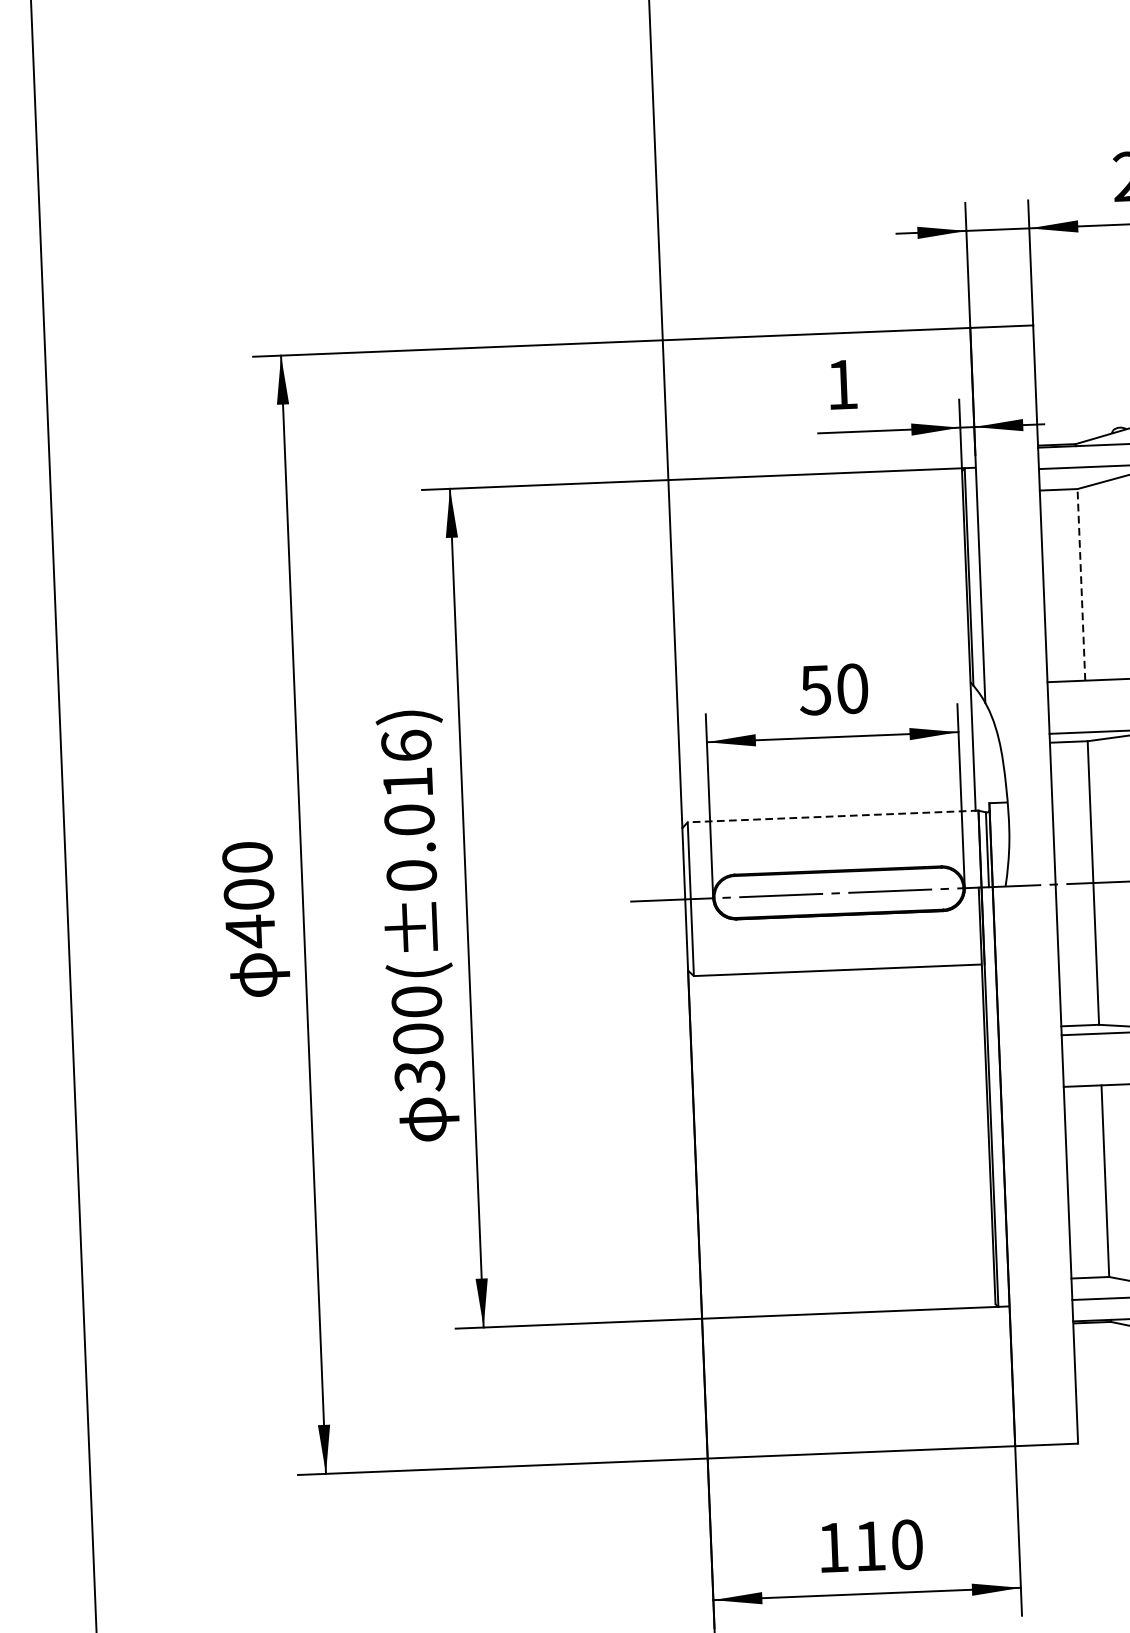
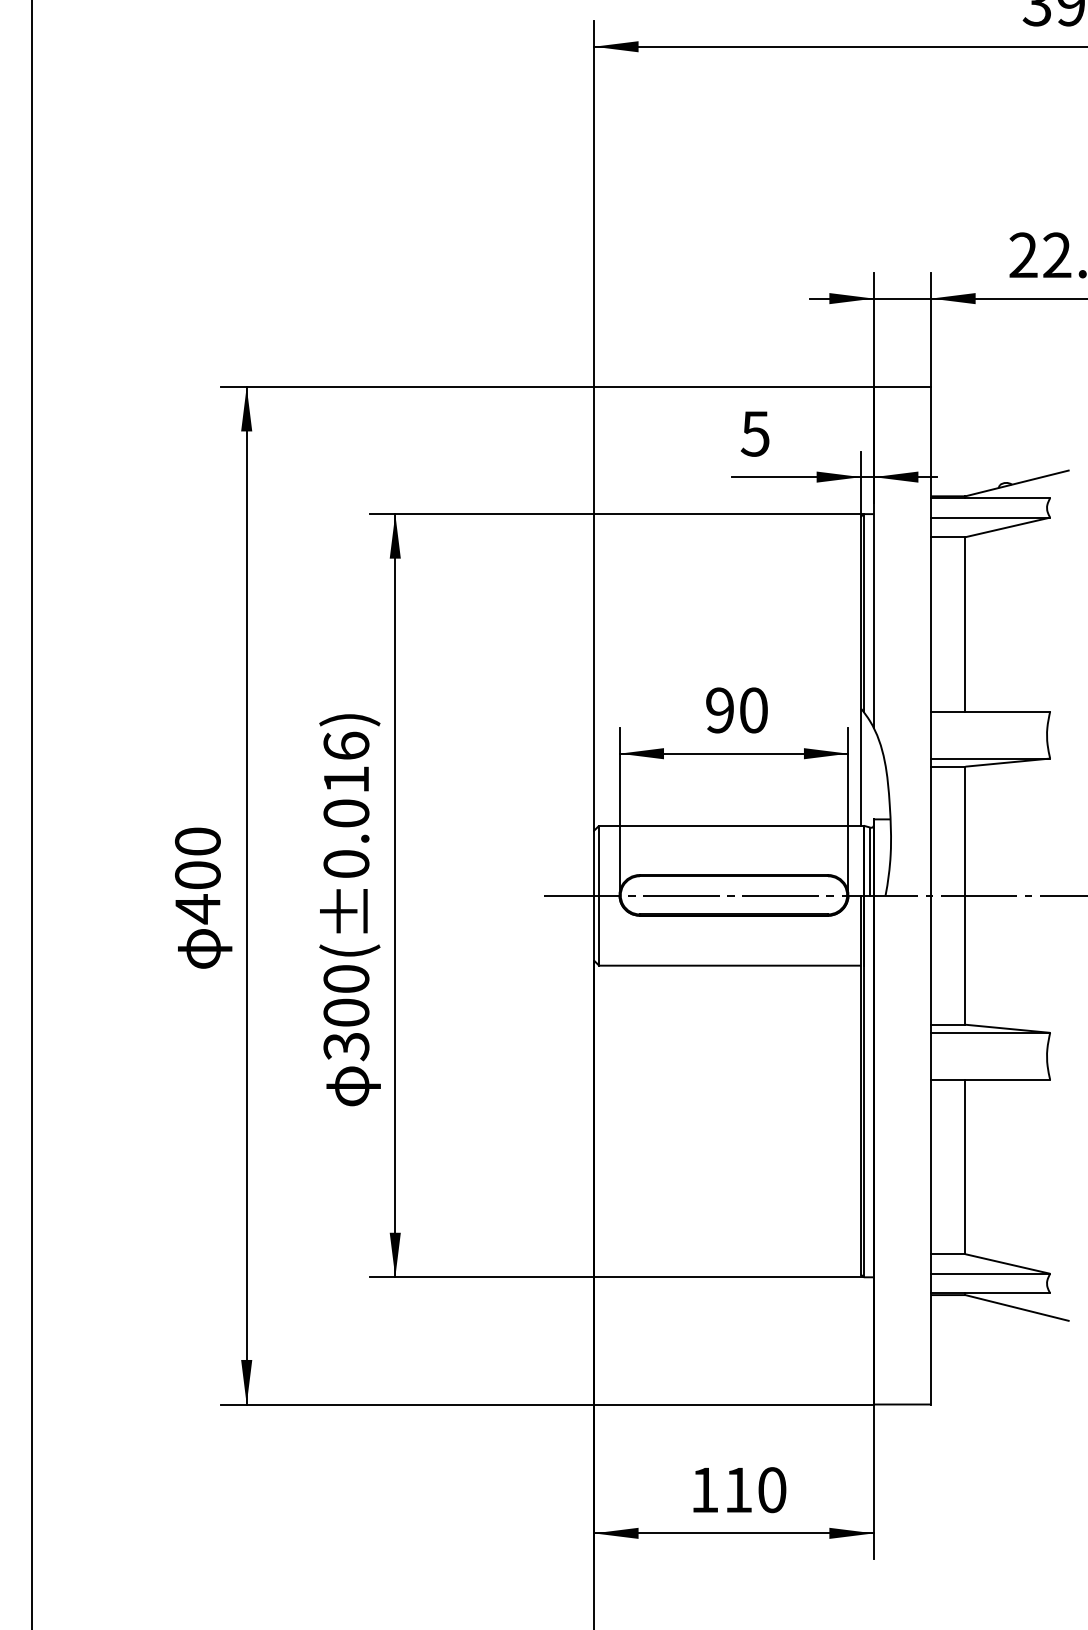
text: (841, 384) -> (754, 433), 1 -> 5
line: (1081, 583) -> (965, 623), dashed -> solid
text: (814, 690) -> (719, 710), 50 -> 90
line: (832, 816) -> (730, 825), dashed -> solid

